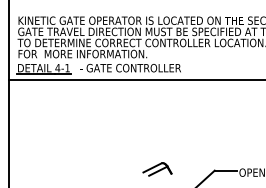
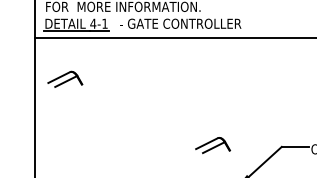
part: (34, 114) -> (65, 79), added

